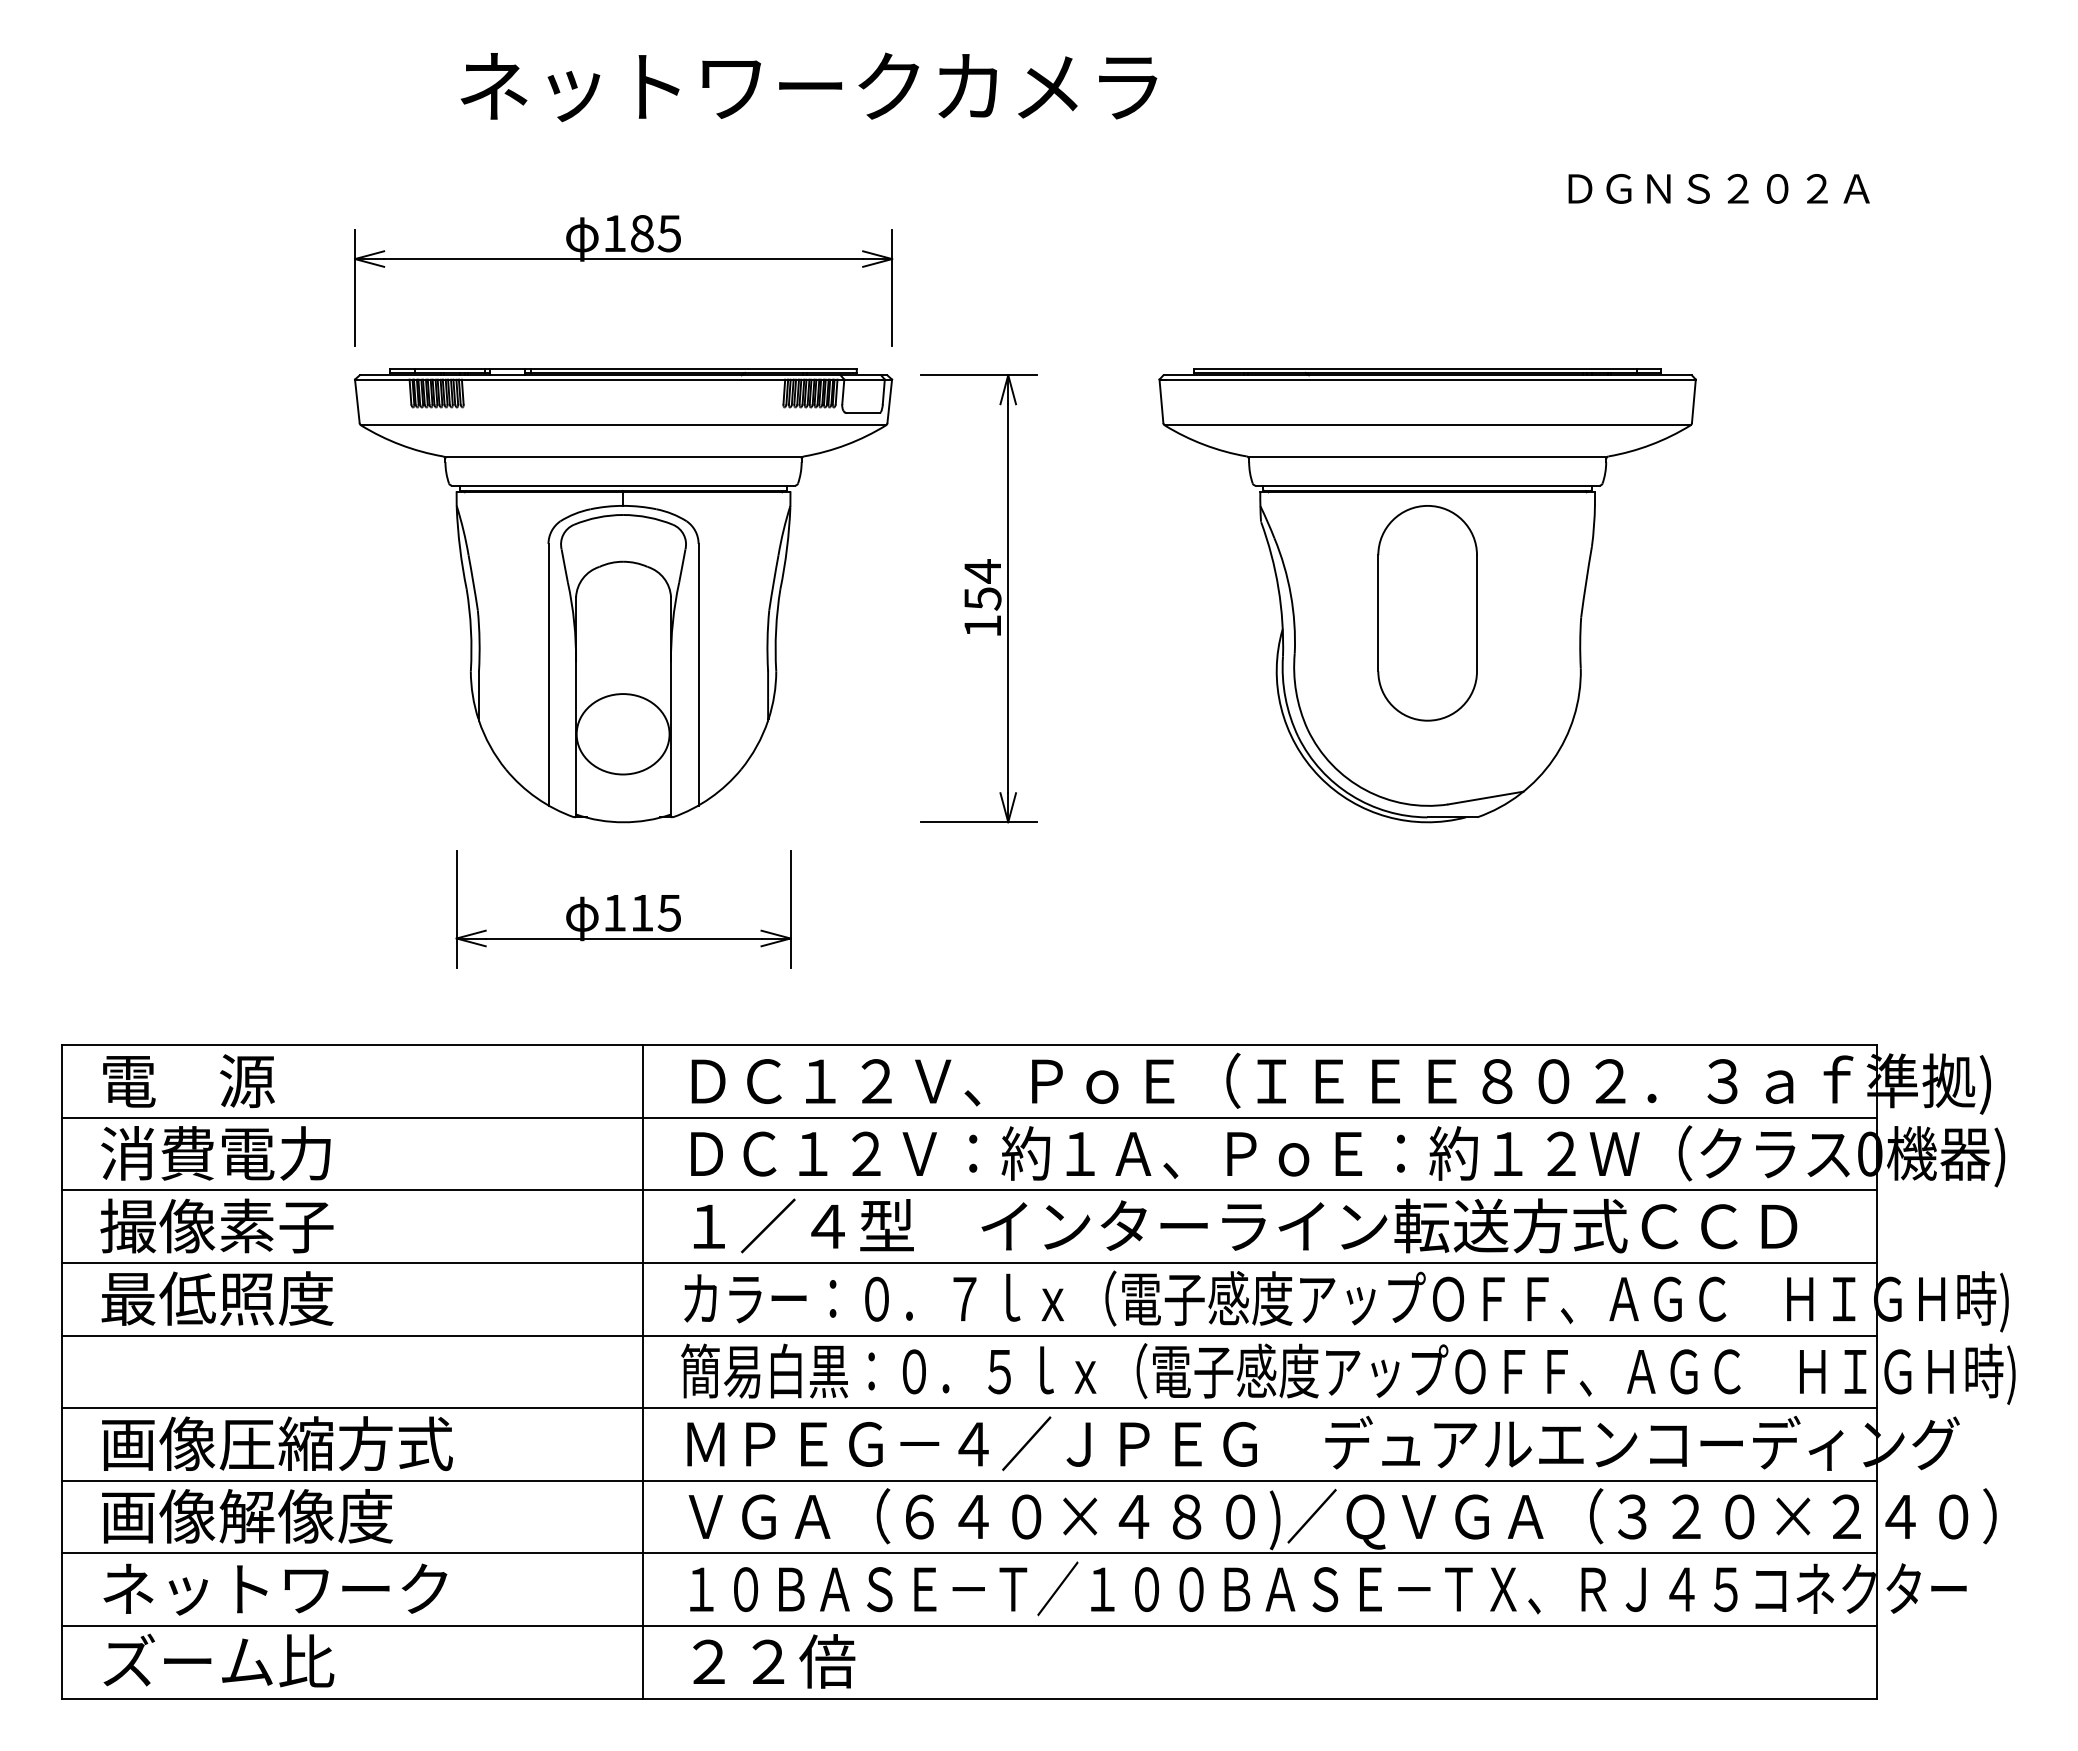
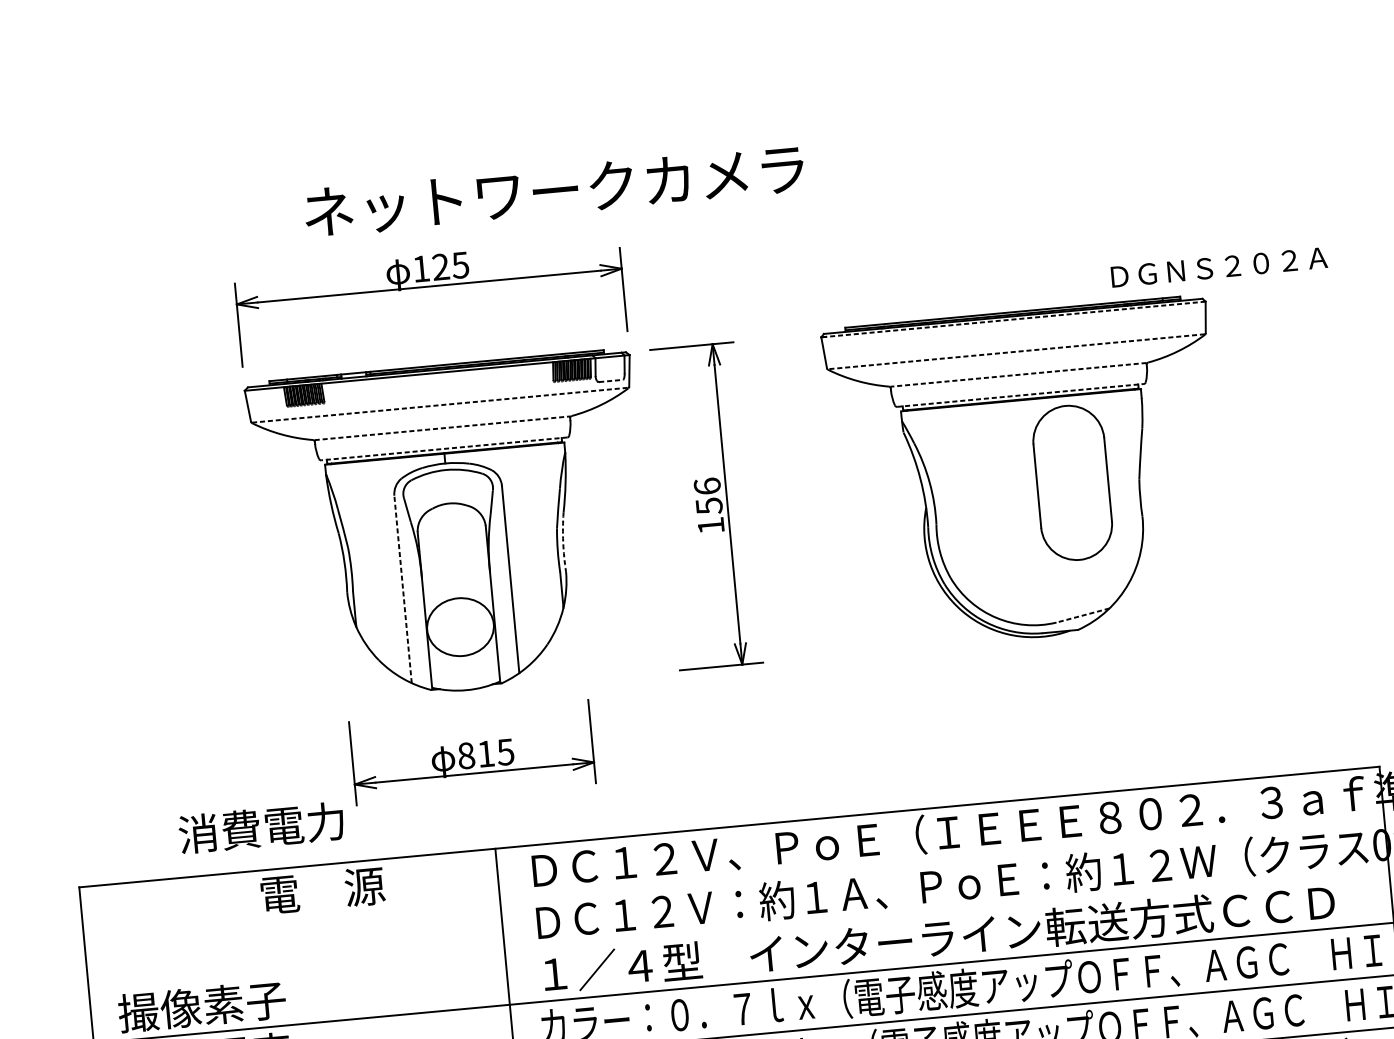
text: (808, 87) -> (554, 191), moved
text: (1718, 188) -> (1218, 267), moved
text: (641, 233) -> (440, 267), 185 -> 125
line: (1427, 379) -> (1013, 319), solid -> dashed
line: (863, 413) -> (611, 381), solid -> dashed
line: (623, 424) -> (440, 405), solid -> dashed
line: (1427, 424) -> (1016, 351), solid -> dashed
line: (624, 456) -> (443, 428), solid -> dashed
line: (1427, 456) -> (1018, 374), solid -> dashed
line: (623, 485) -> (444, 448), solid -> dashed
line: (1428, 485) -> (1021, 395), solid -> dashed
text: (982, 571) -> (707, 486), 154 -> 156
part: (1427, 613) -> (1072, 483), moved
arc: (776, 630) -> (563, 542), solid -> dashed
line: (548, 674) -> (403, 589), solid -> dashed
line: (1485, 798) -> (1082, 615), solid -> dashed
text: (614, 912) -> (466, 755), 115 -> 815
text: (188, 1081) -> (322, 890), moved
line: (969, 1117) -> (734, 878), removed
text: (215, 1153) -> (261, 827), moved
line: (969, 1190) -> (739, 931), removed

